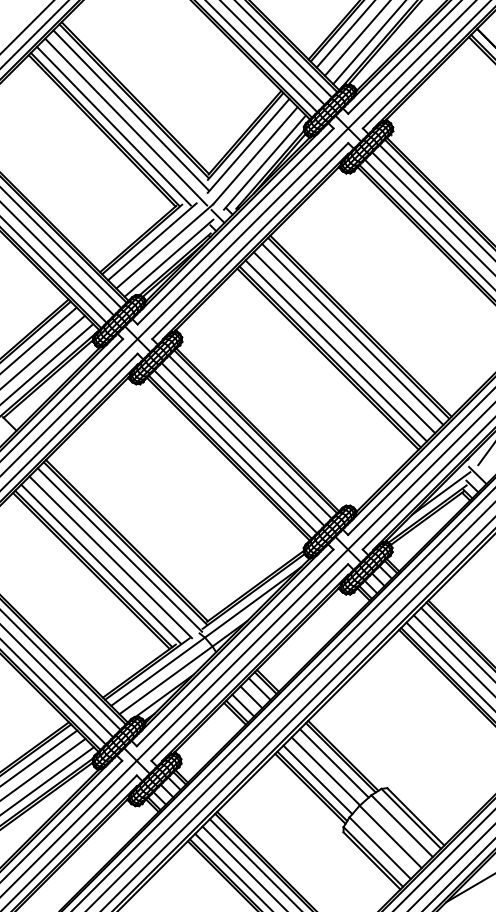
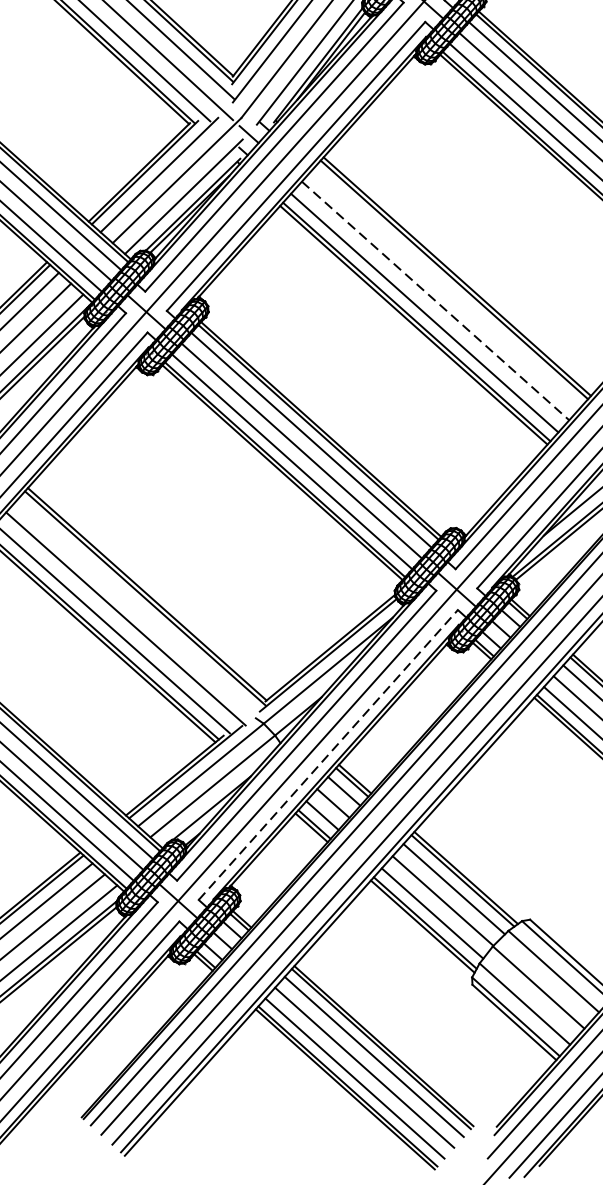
line: (352, 333) -> (446, 287), removed
line: (344, 343) -> (435, 302), solid -> dashed
line: (119, 549) -> (137, 607), removed
line: (250, 662) -> (329, 754), solid -> dashed

